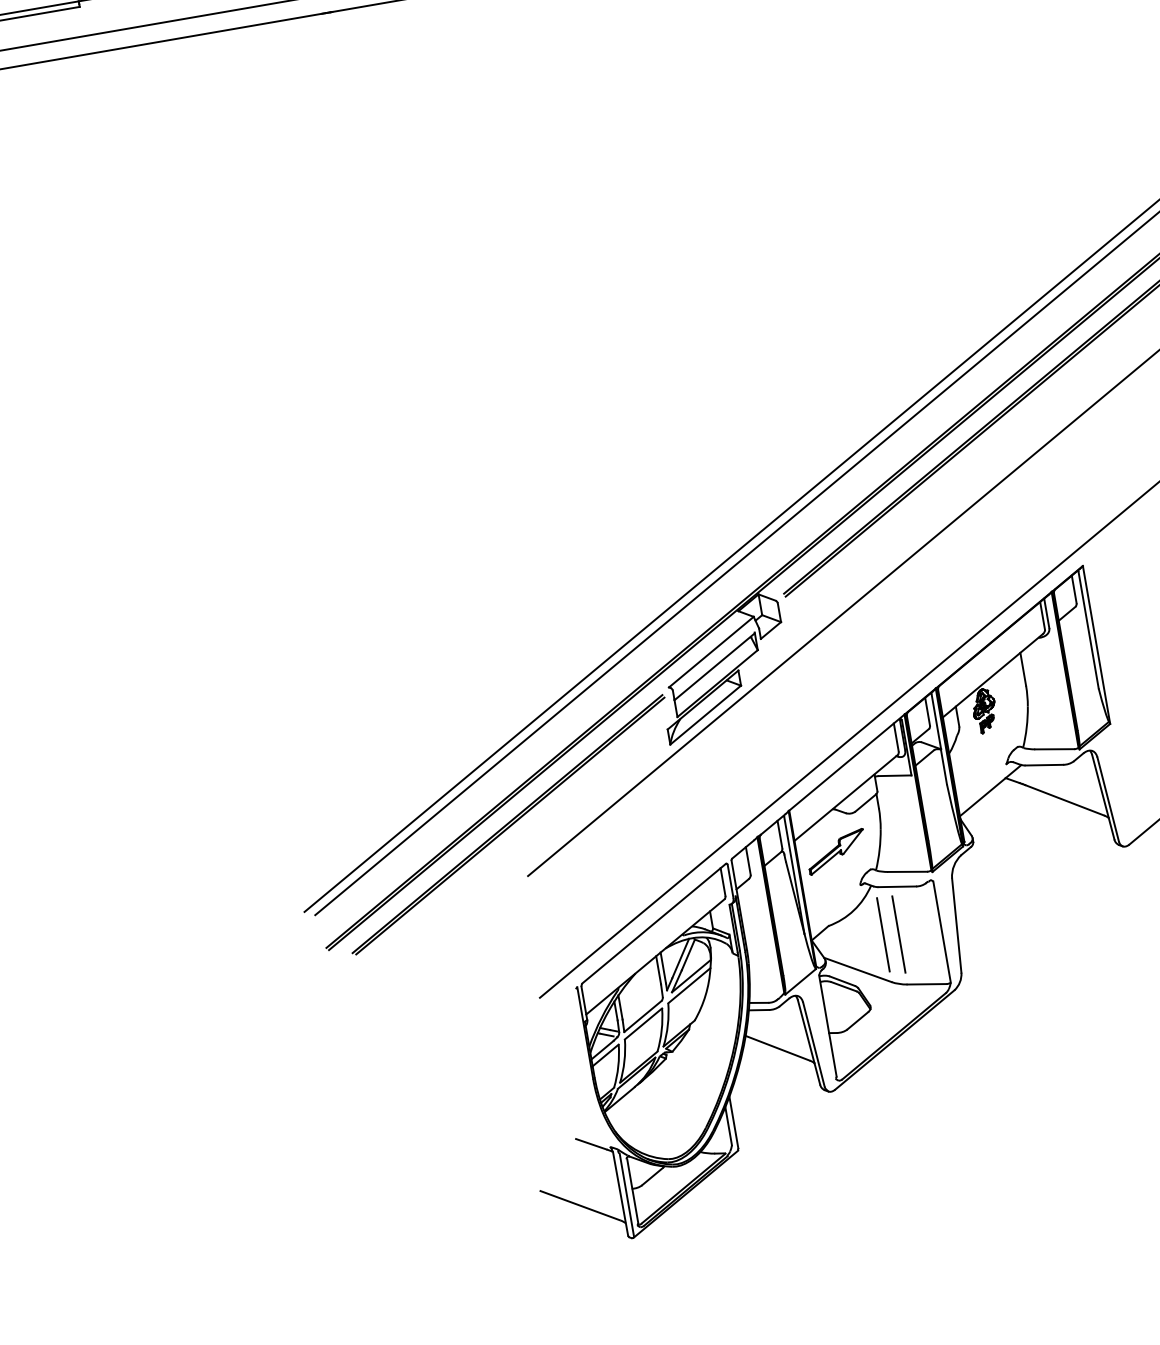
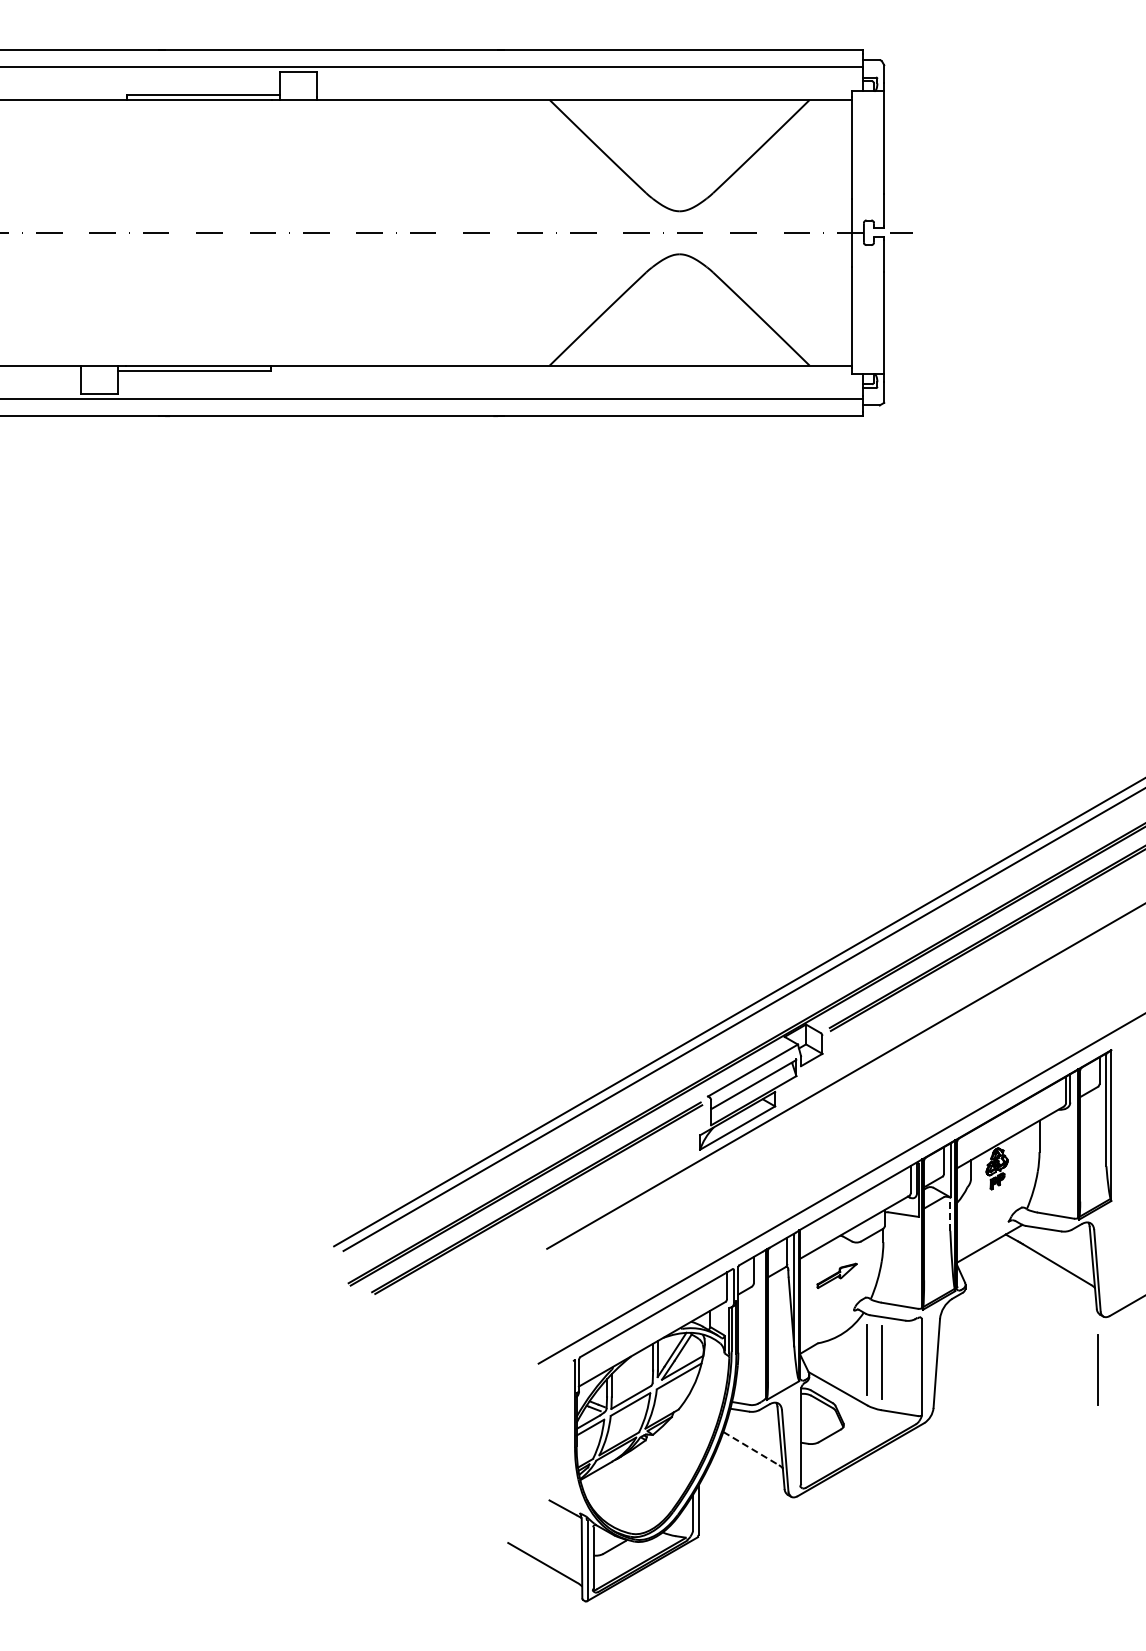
line: (944, 767) -> (950, 1214), solid -> dashed
part: (835, 851) -> (836, 1275), size x0.7
line: (1126, 902) -> (1097, 1369), added
line: (778, 1048) -> (751, 1448), solid -> dashed

